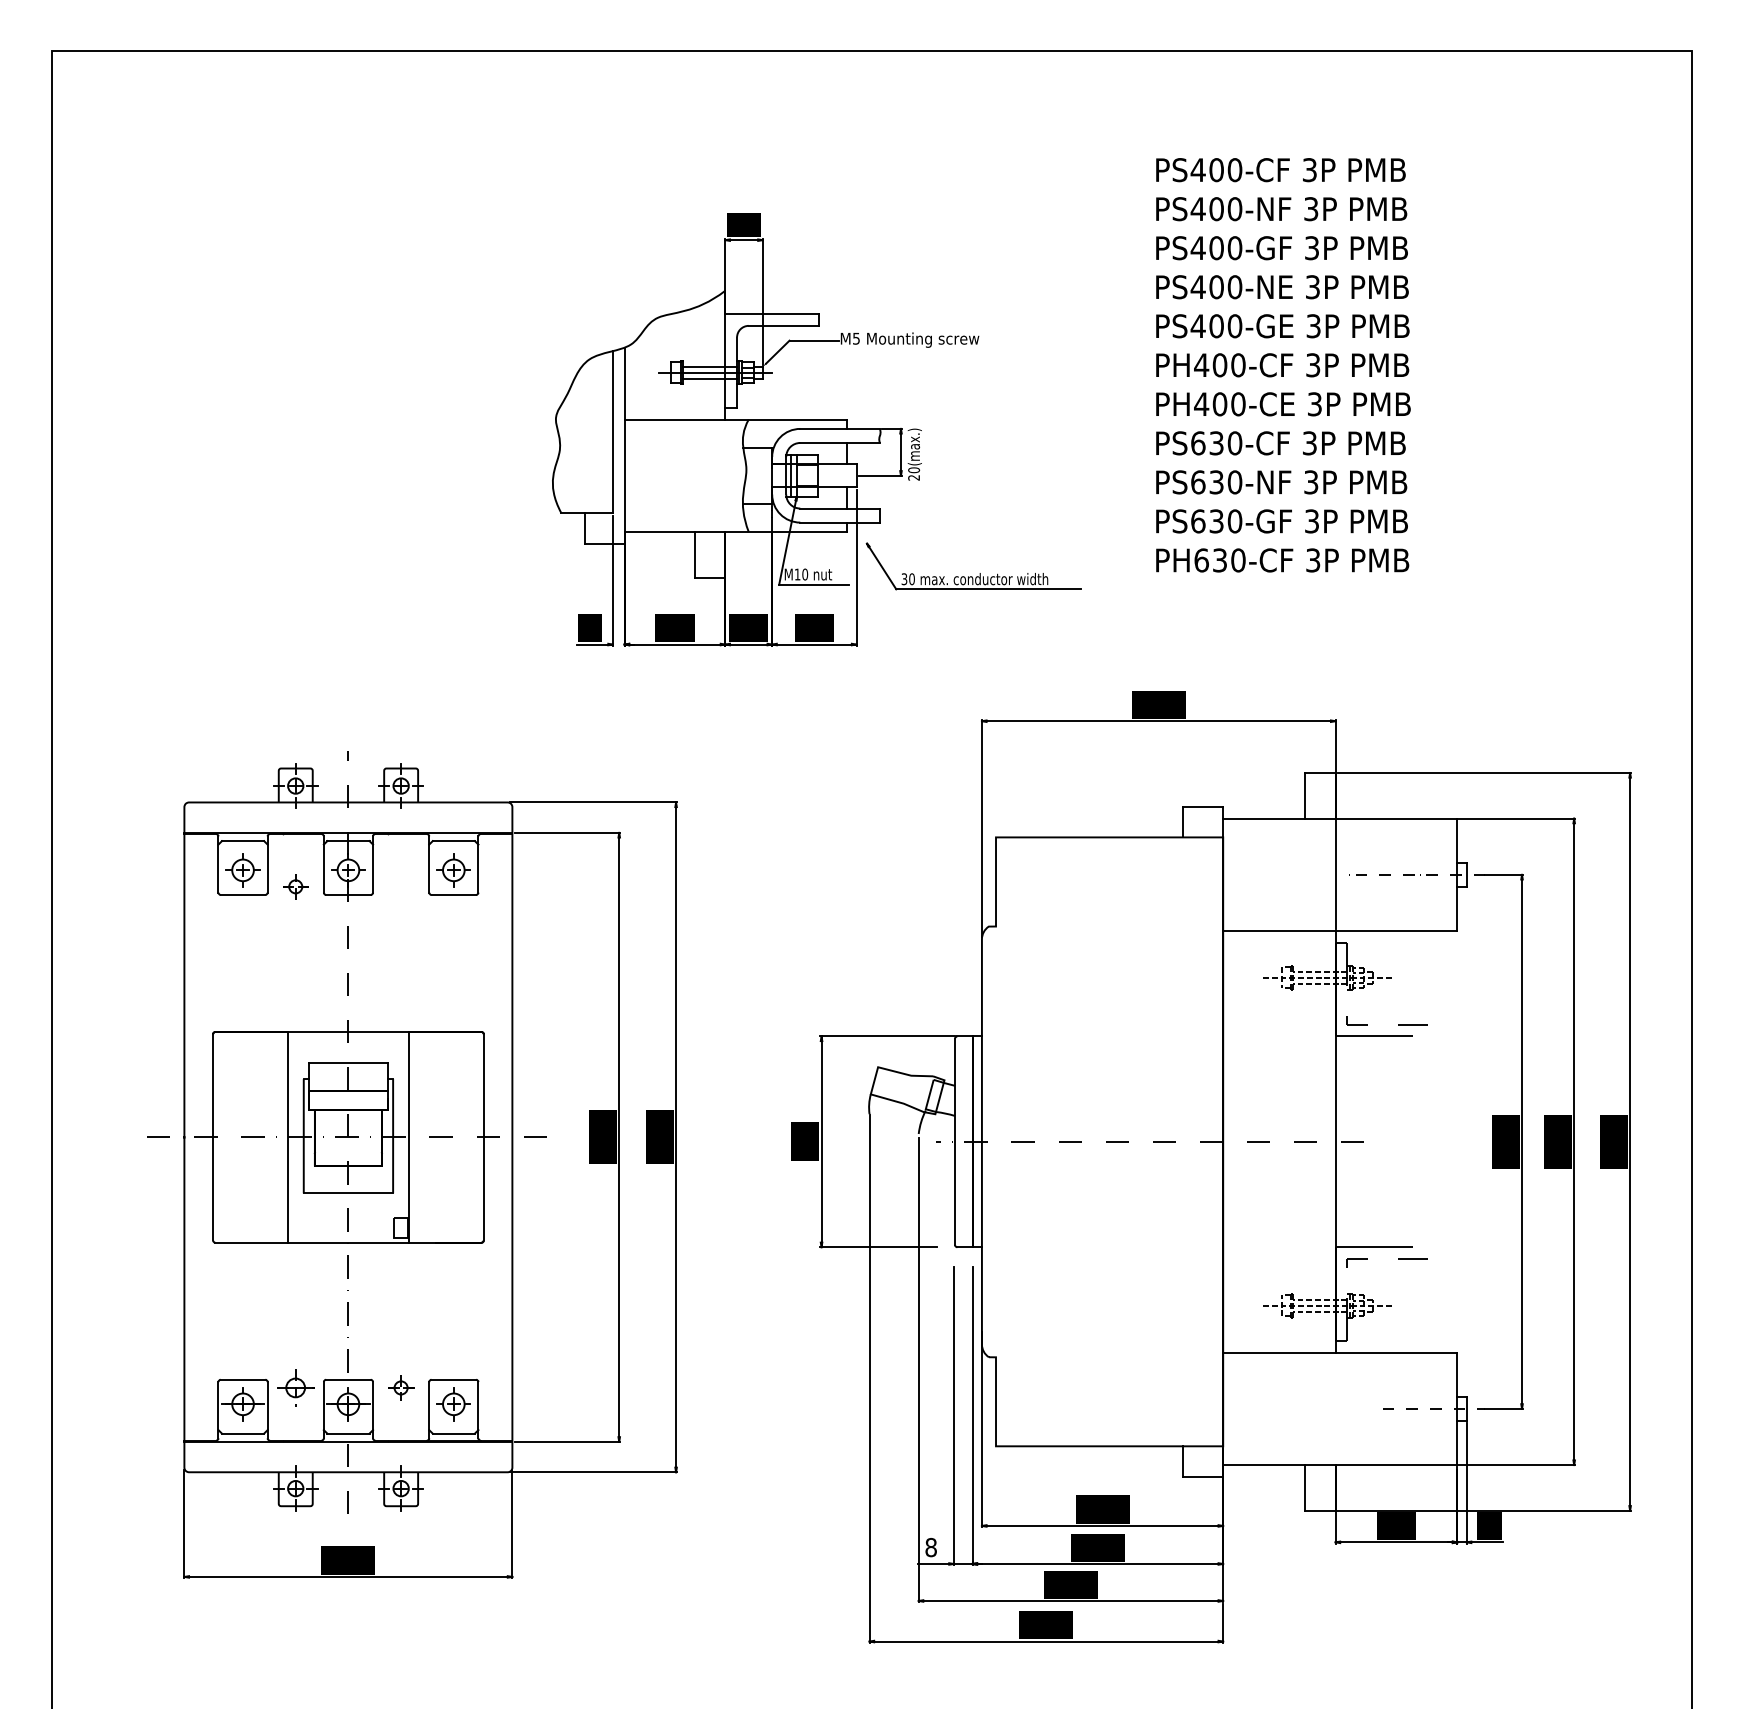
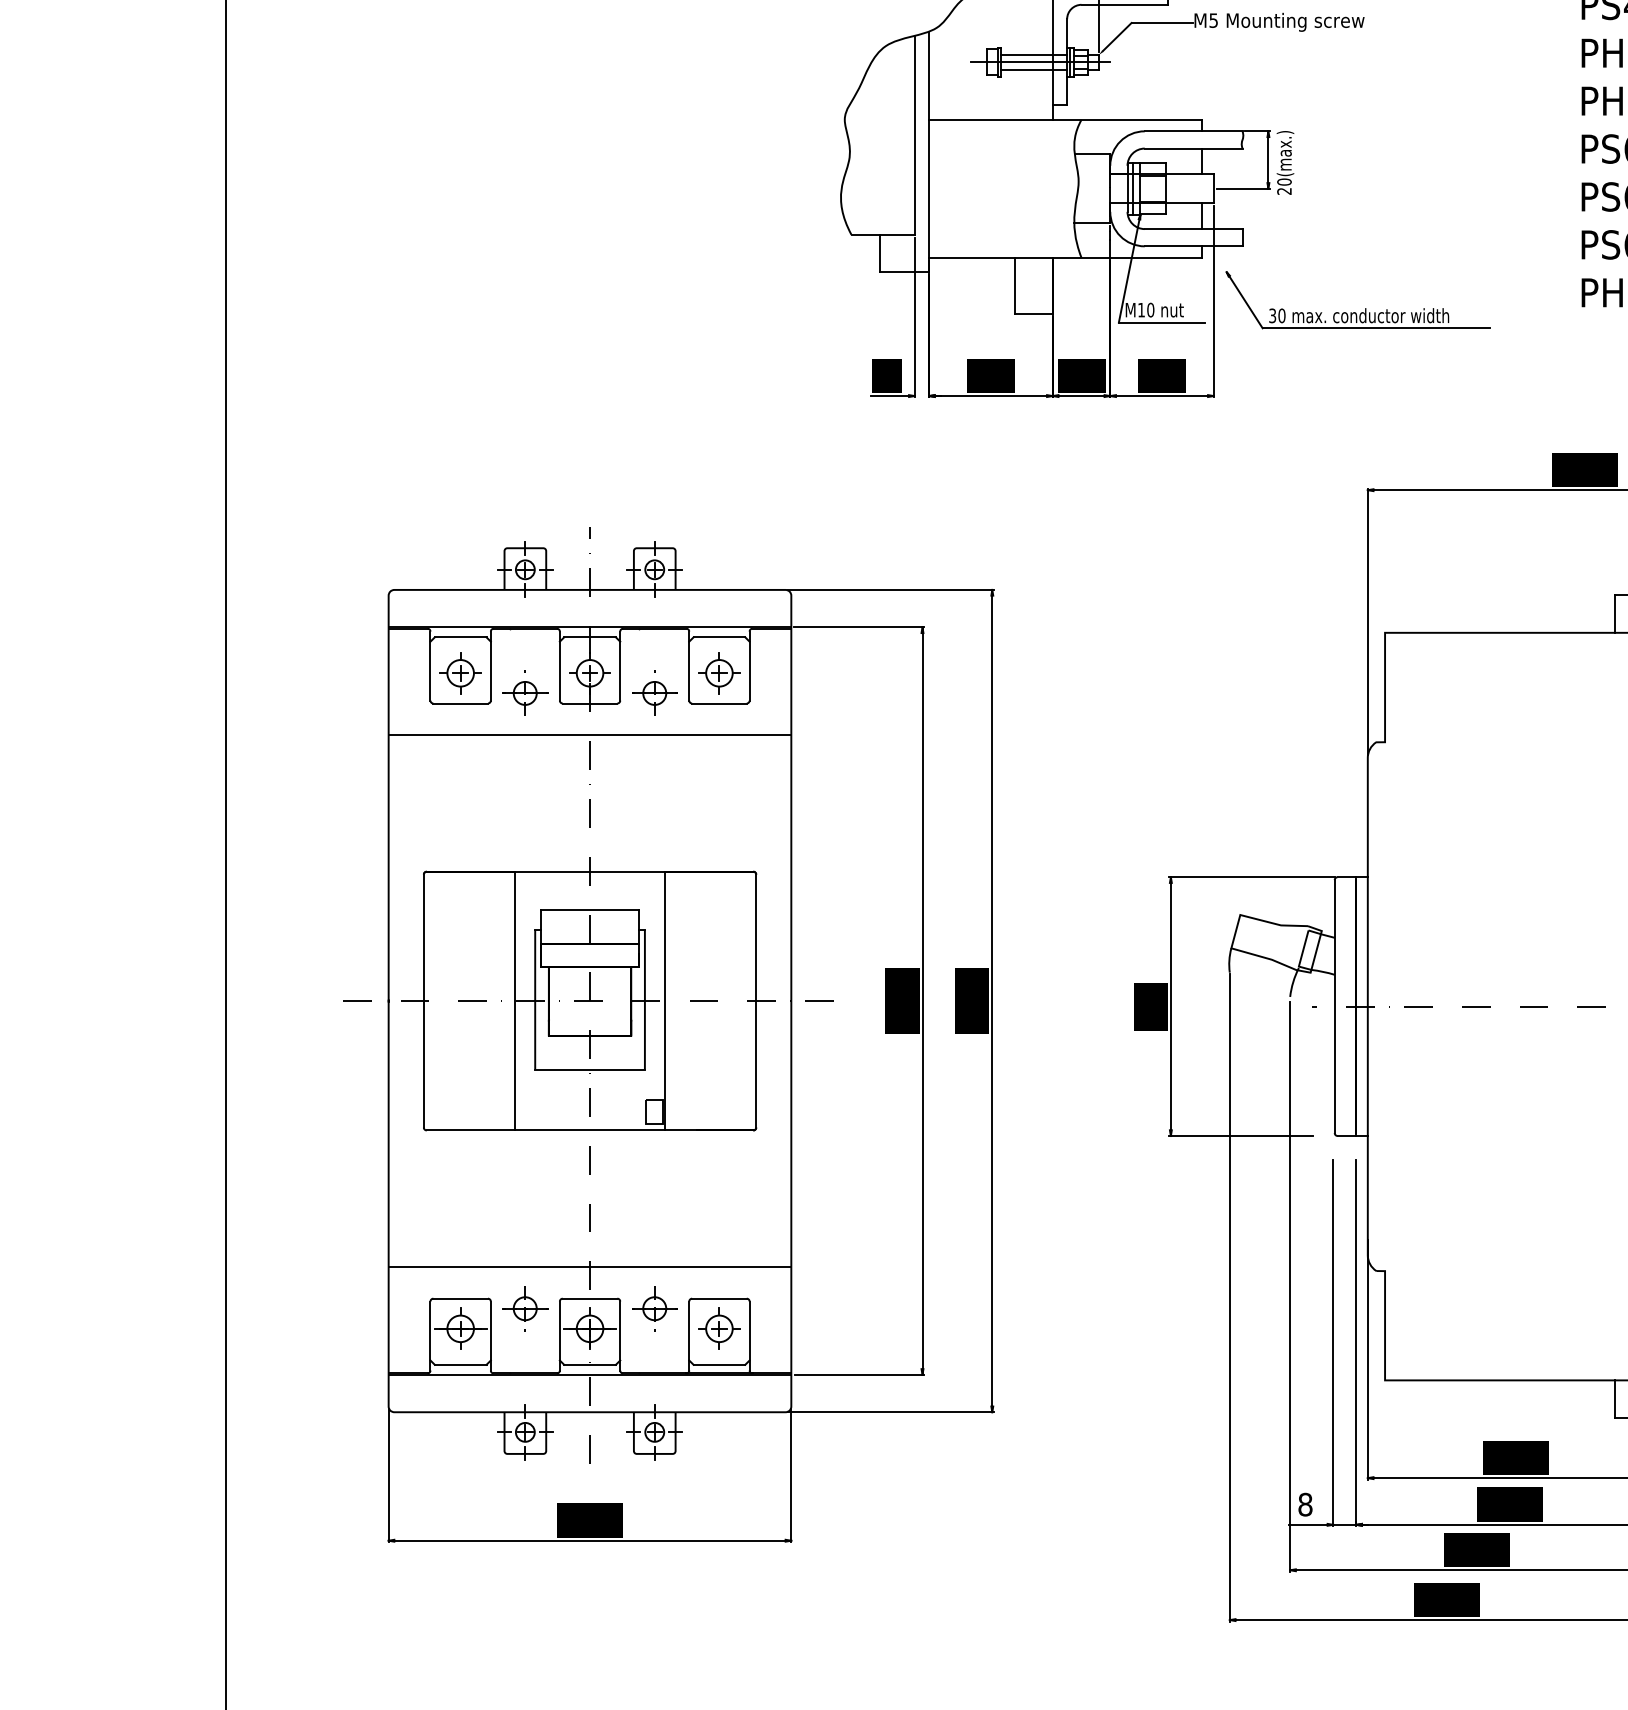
part: (295, 886) -> (525, 693), size x1.43
part: (400, 886) -> (653, 693), added
line: (348, 920) -> (590, 734), added
line: (348, 1354) -> (590, 1267), added
part: (400, 1387) -> (653, 1308), size x1.43

